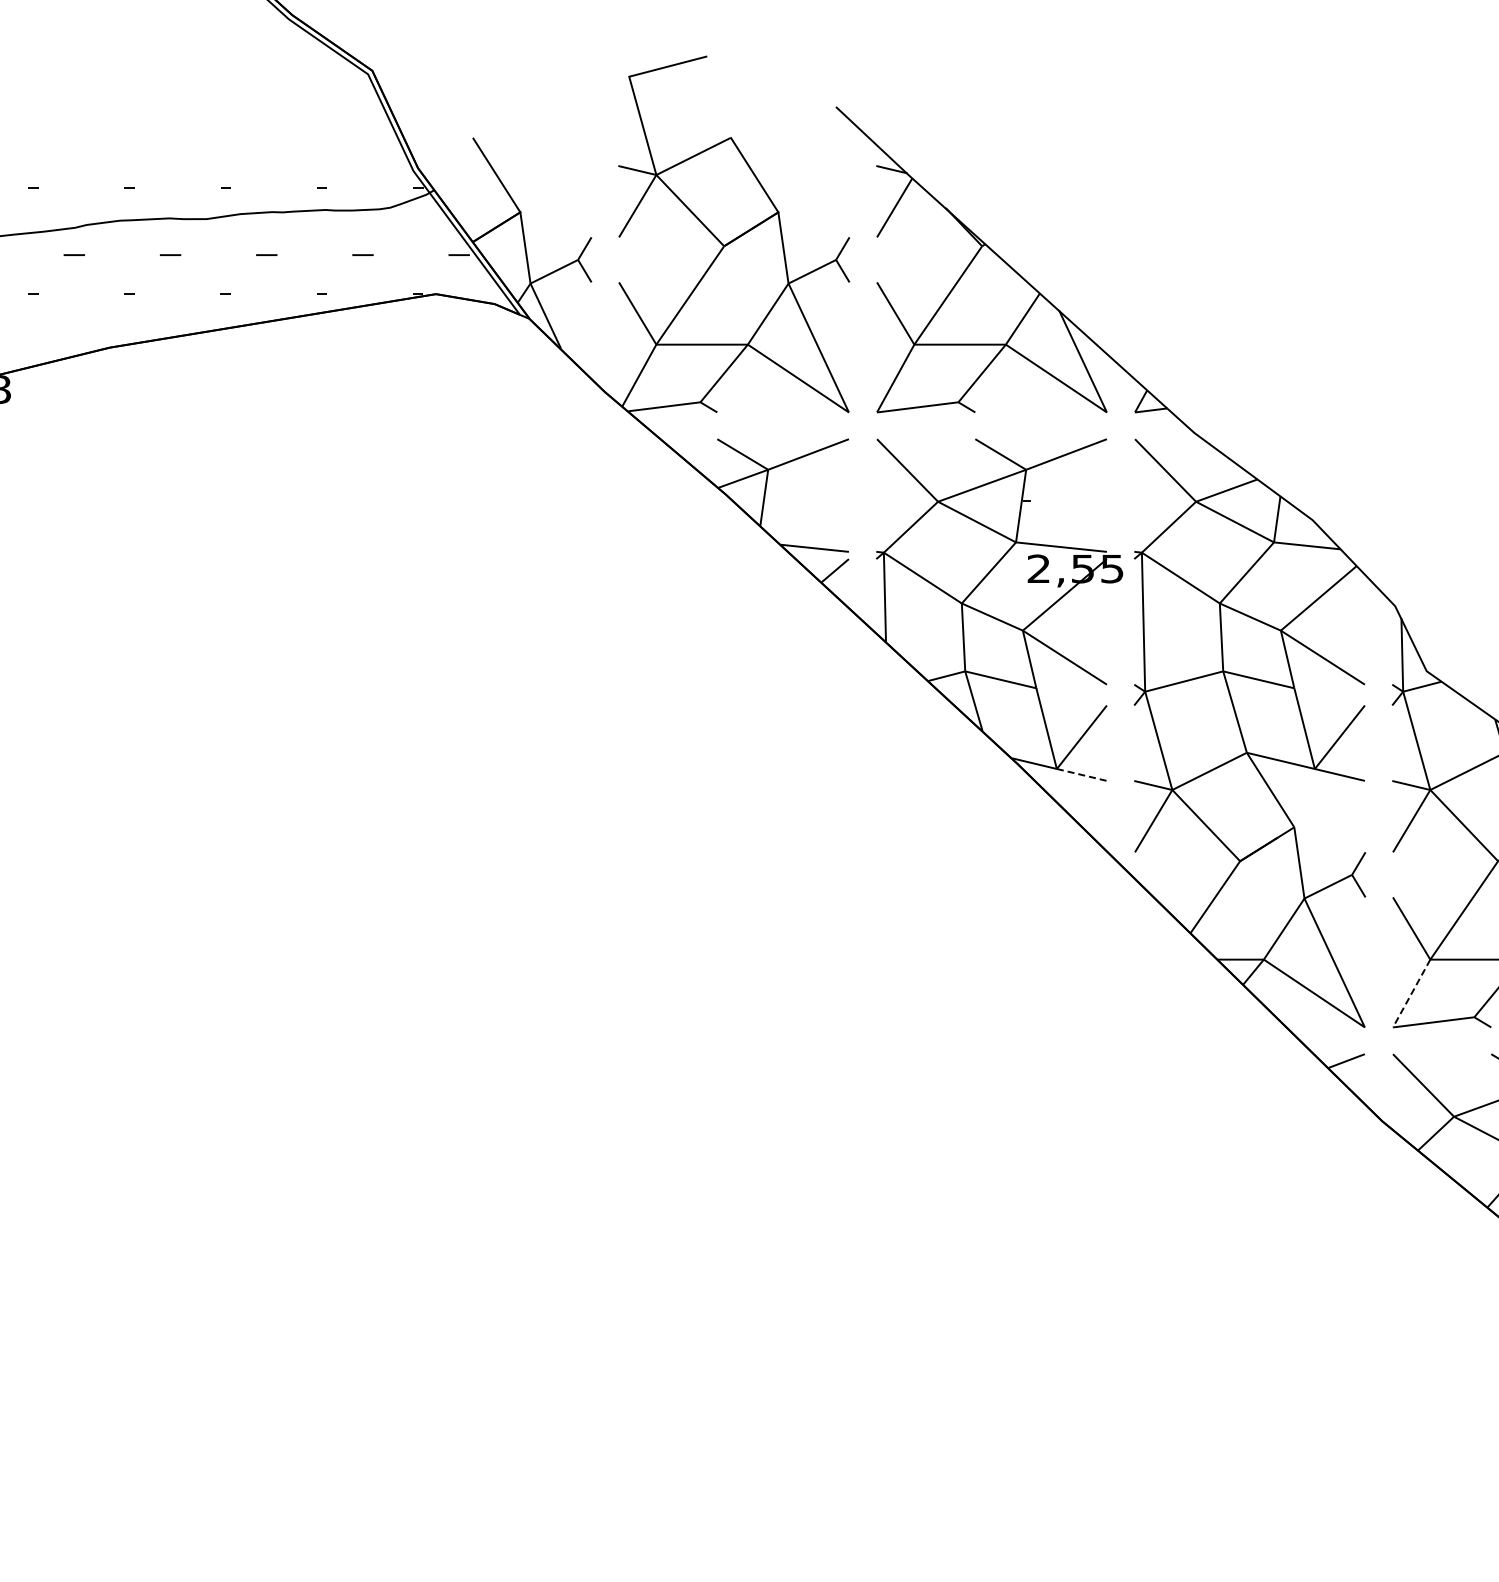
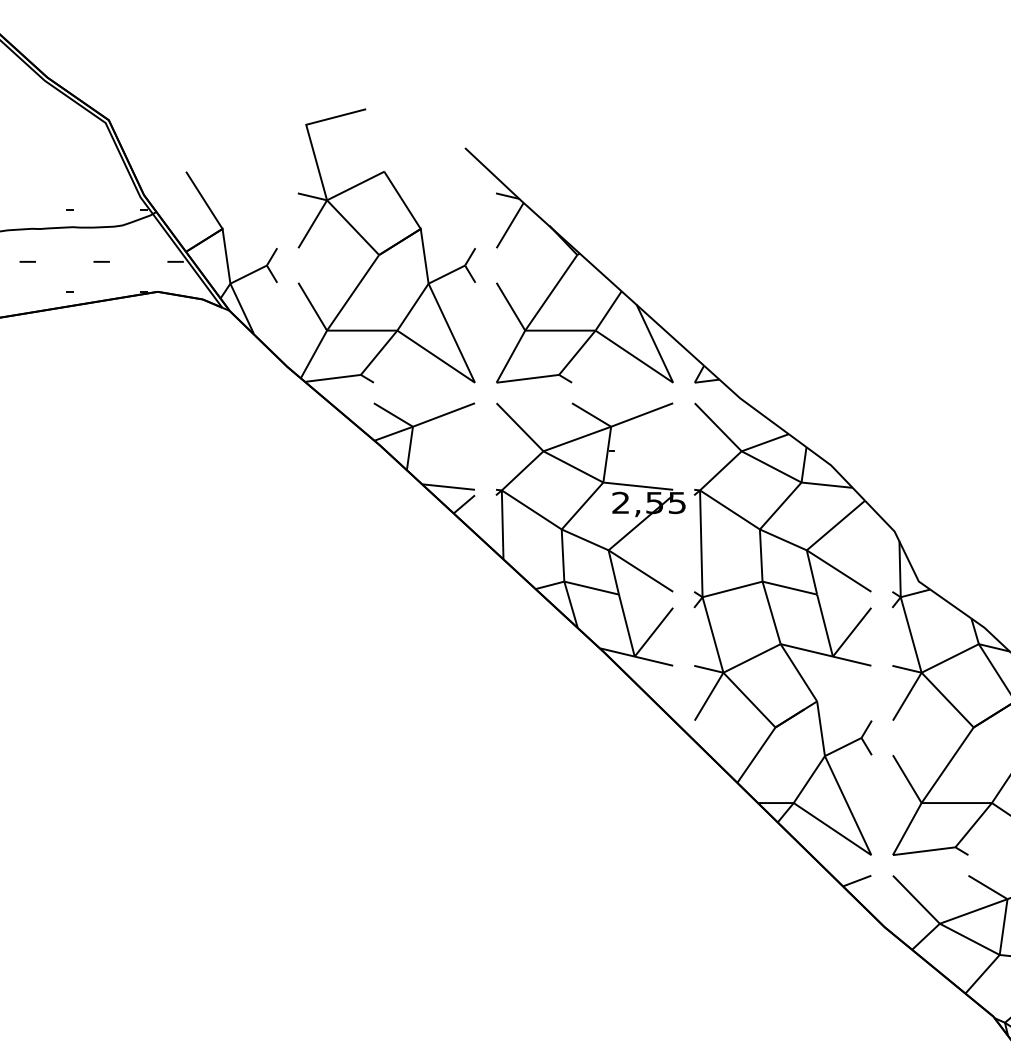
line: (1081, 774) -> (653, 660), dashed -> solid
line: (1411, 993) -> (907, 829), dashed -> solid

